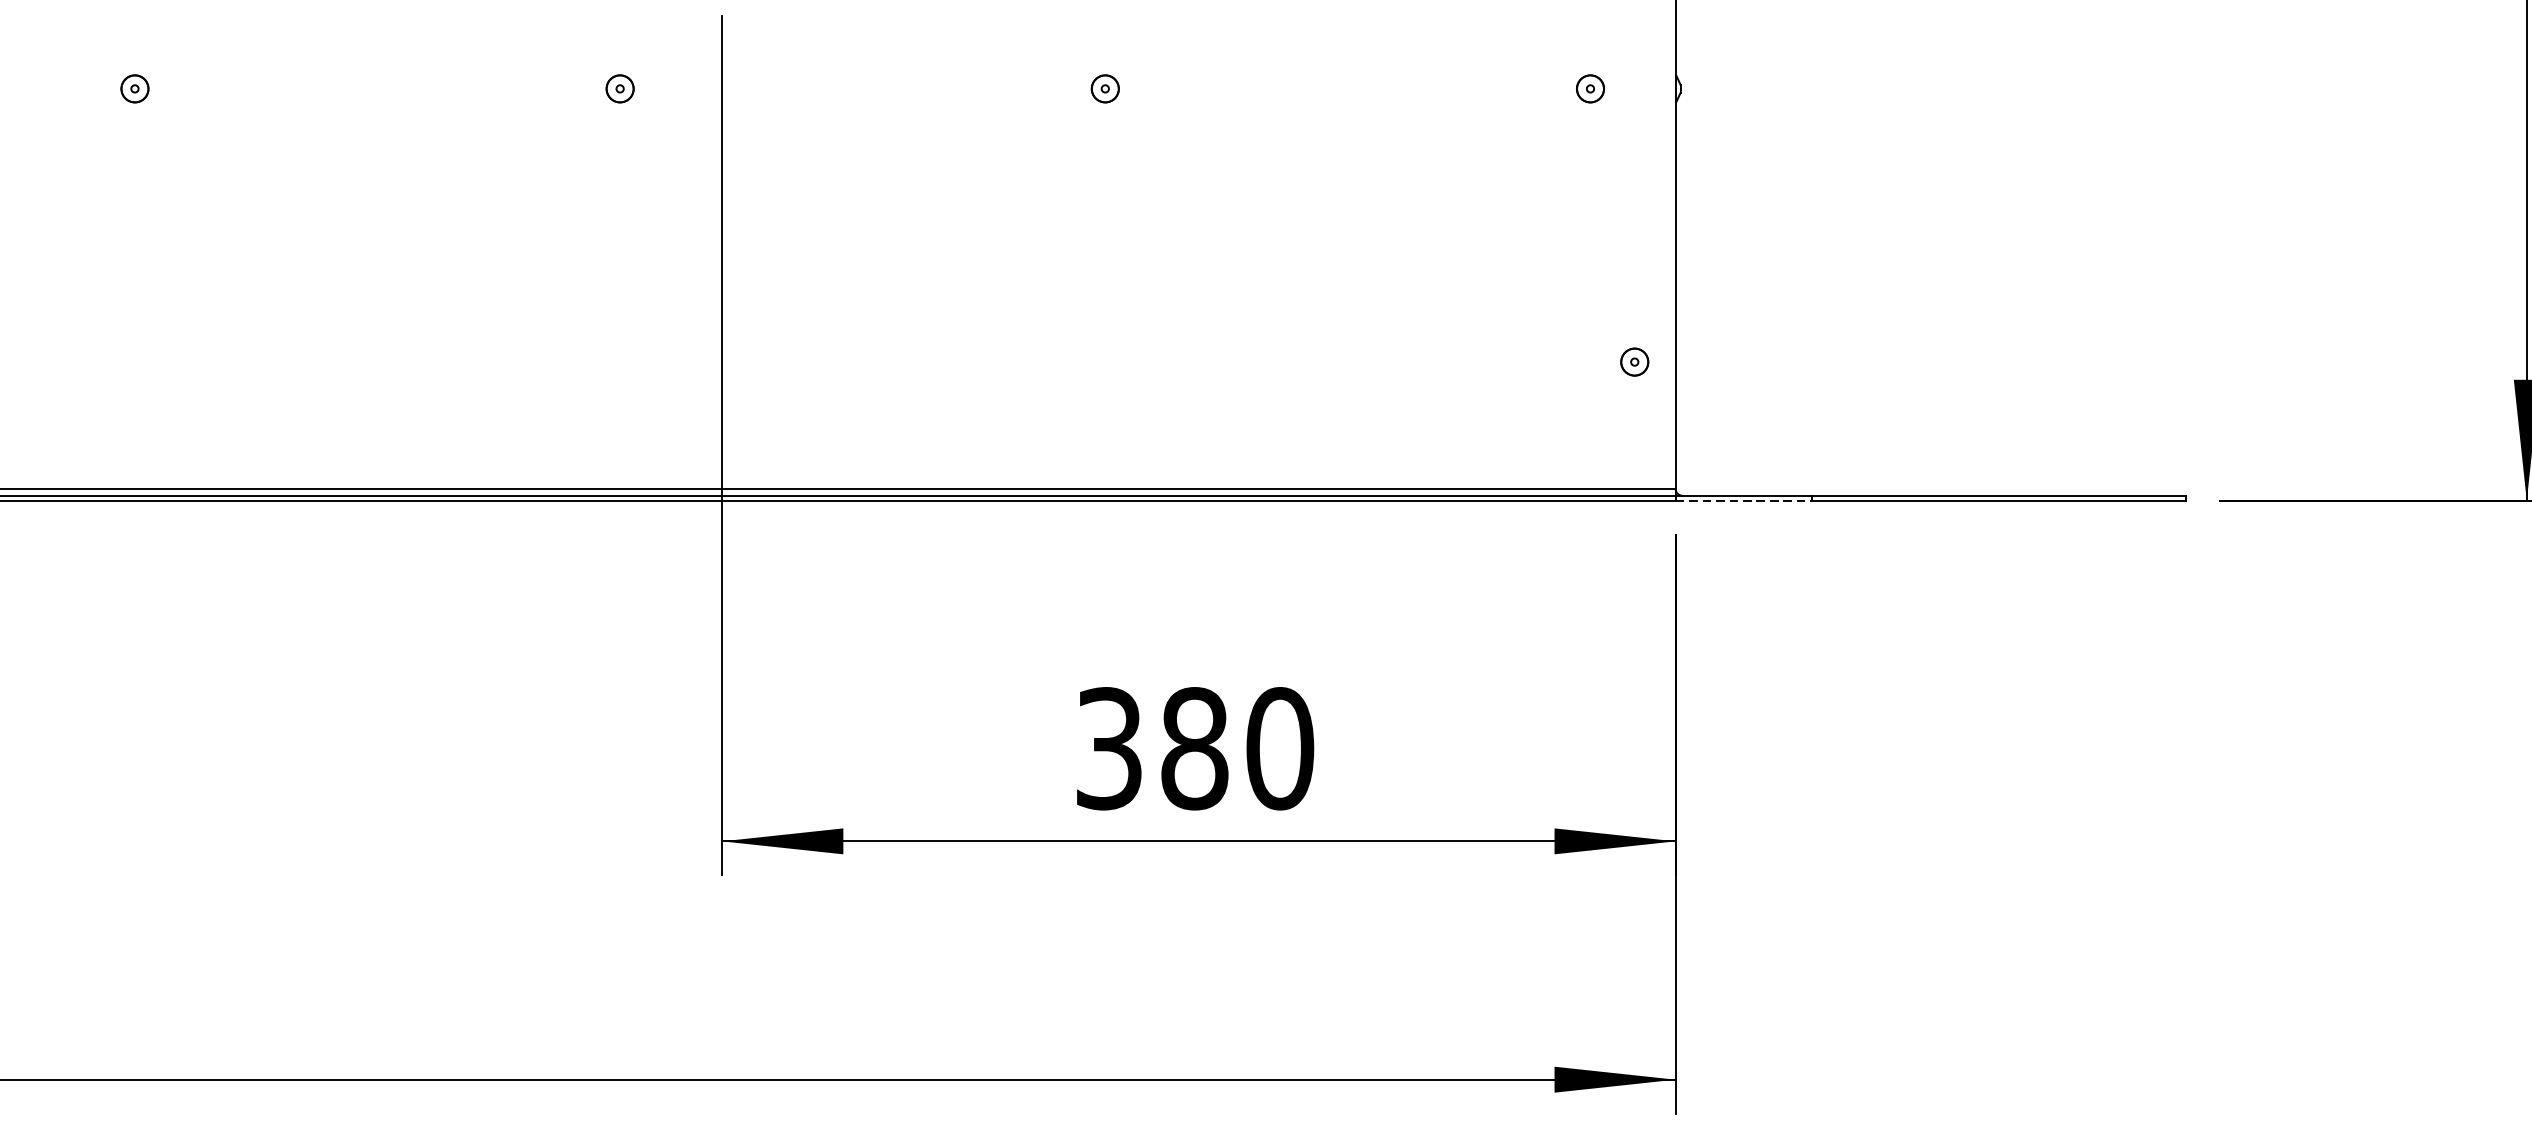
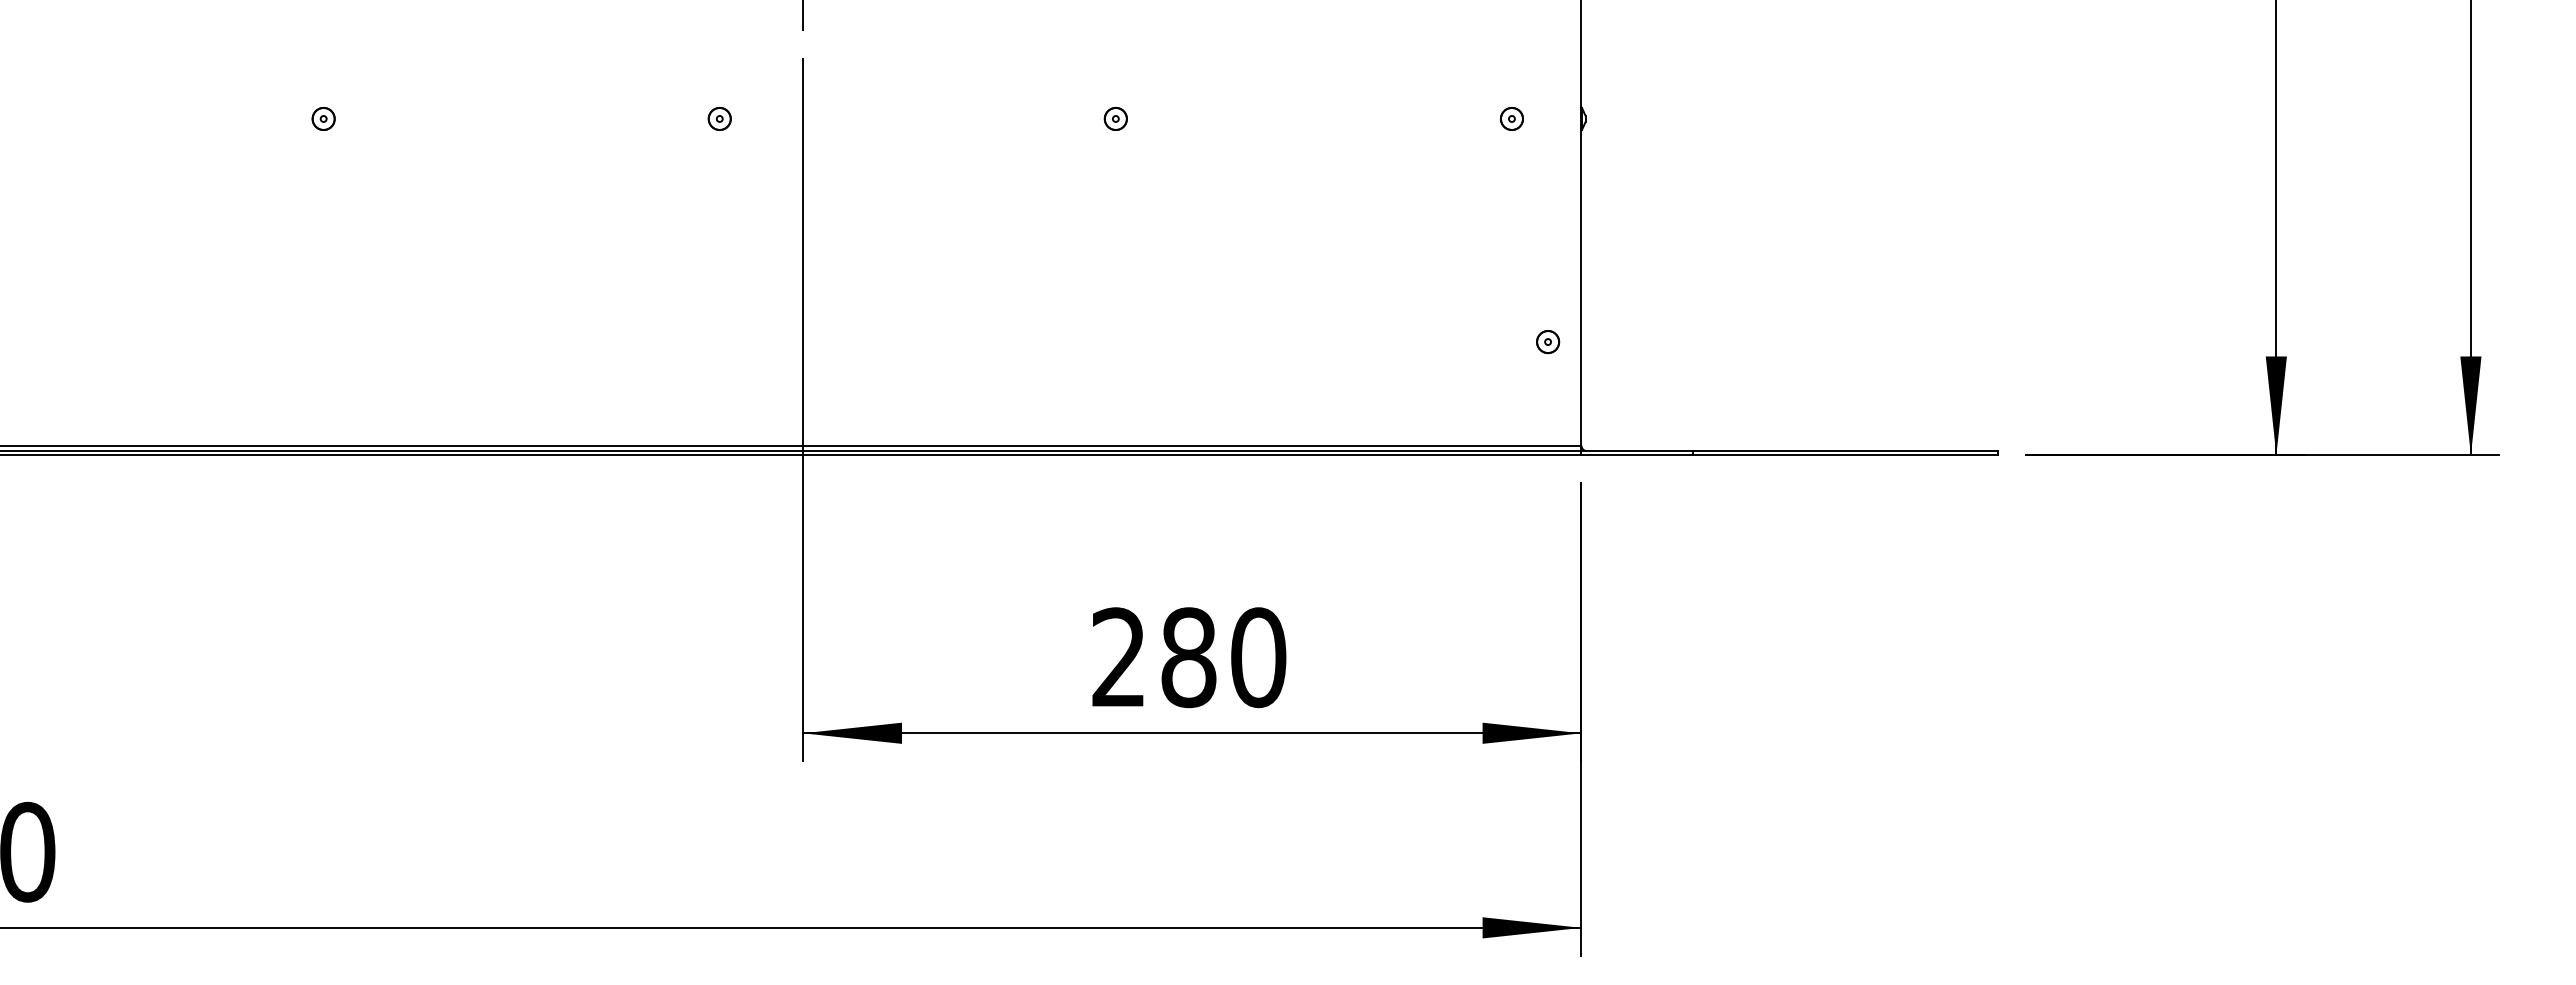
line: (1744, 501) -> (1637, 455), dashed -> solid
text: (1108, 748) -> (1118, 657), 380 -> 280

